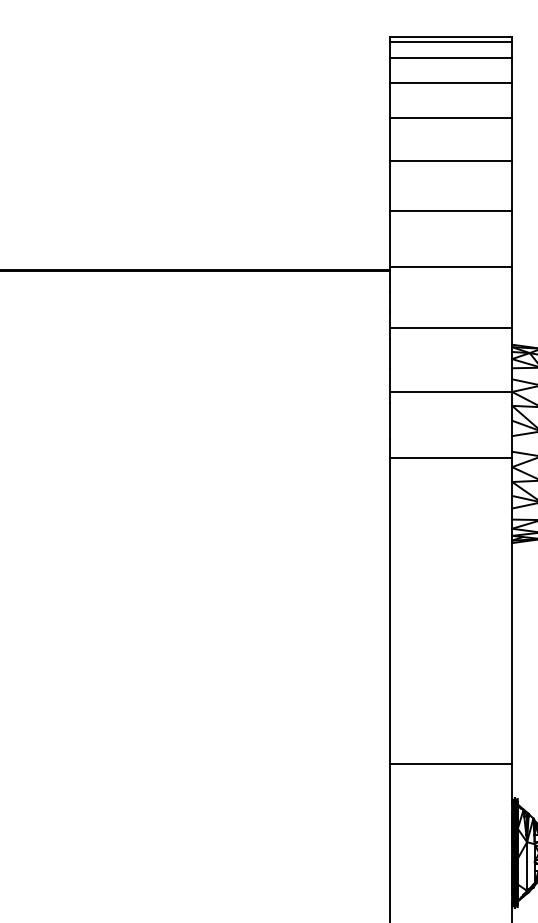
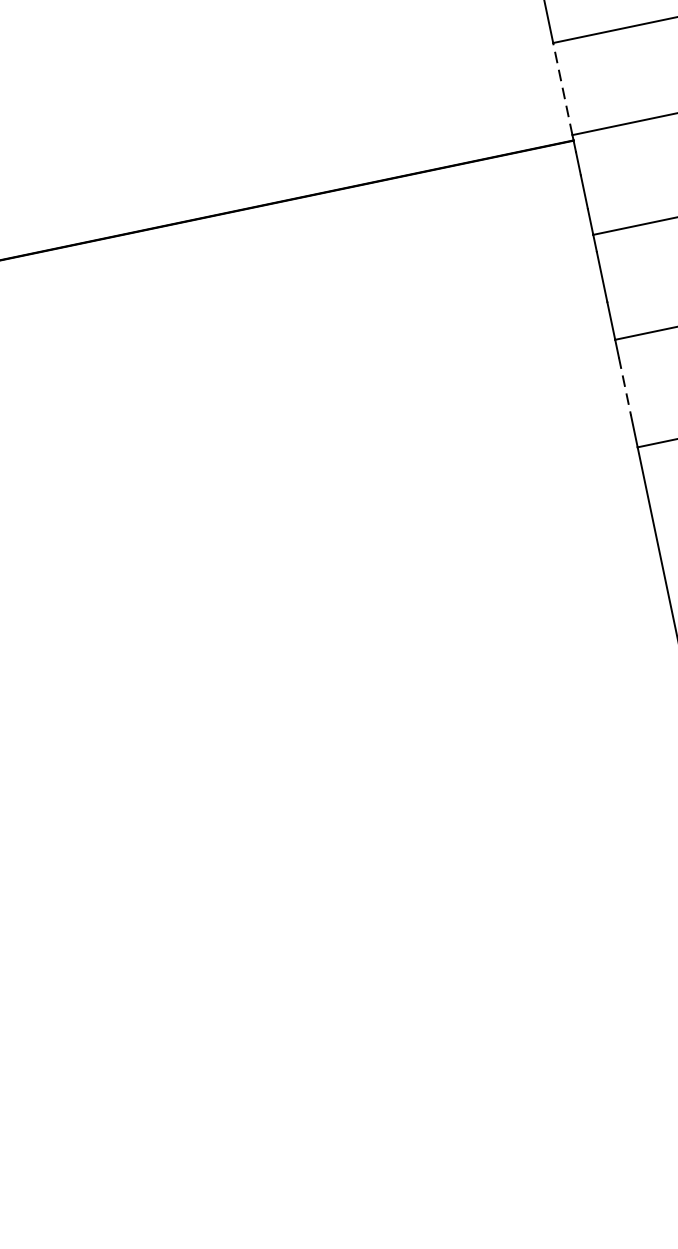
line: (390, 238) -> (563, 88), solid -> dashed
line: (390, 421) -> (625, 387), solid -> dashed

